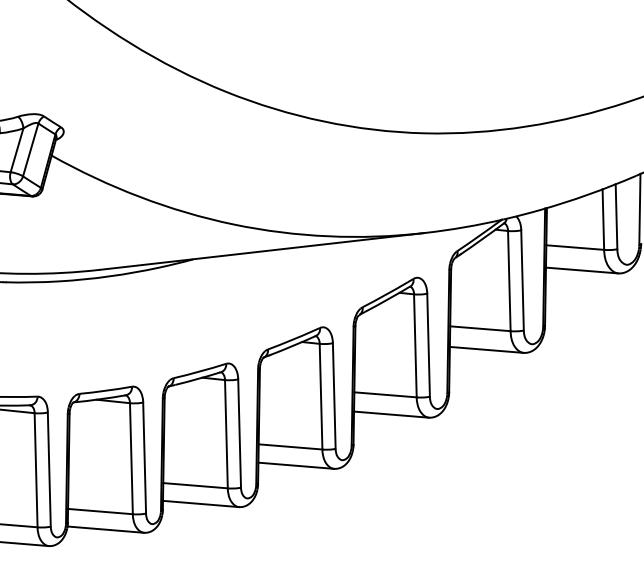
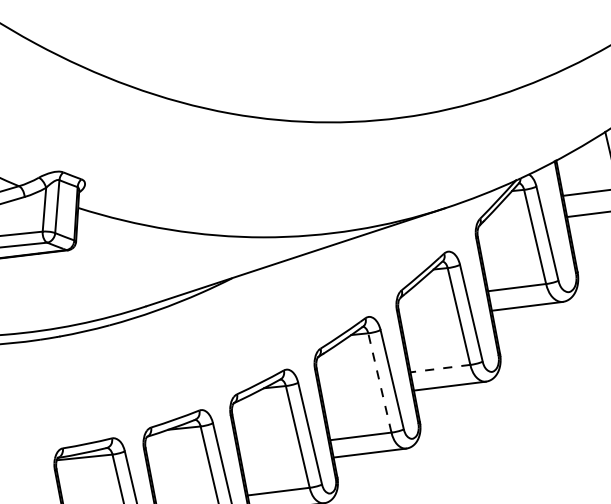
line: (385, 394) -> (440, 368), solid -> dashed
line: (321, 396) -> (380, 382), solid -> dashed

